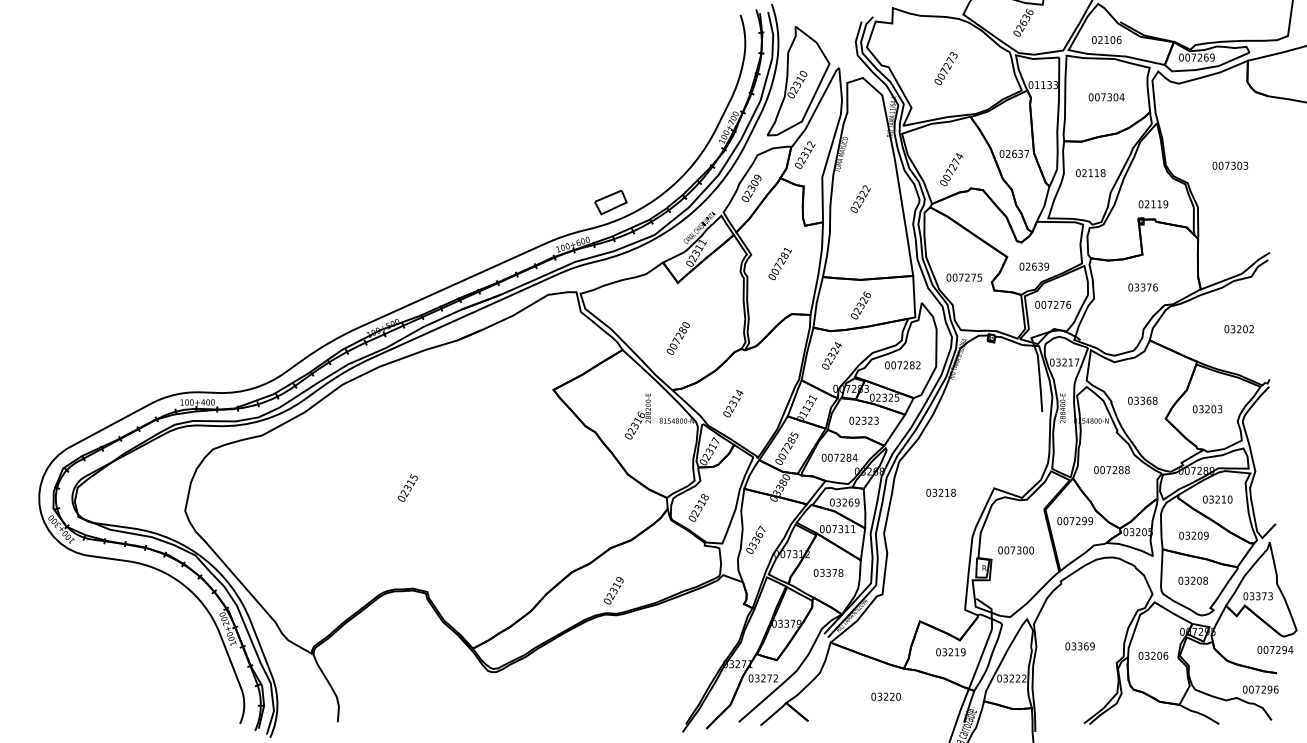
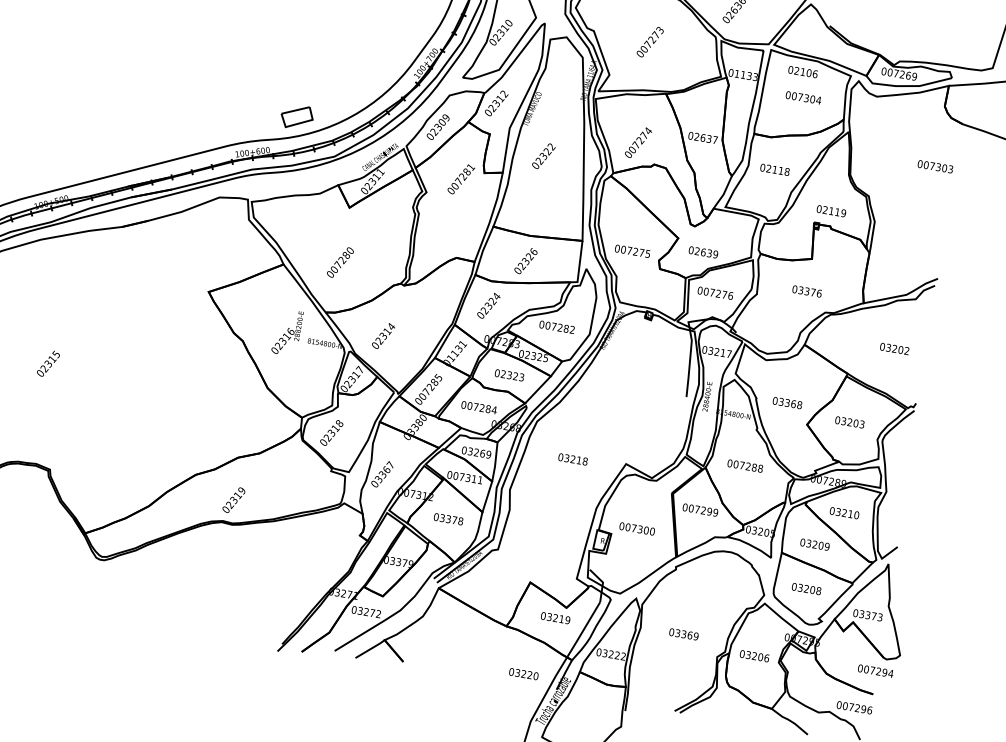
text: (1106, 39) -> (802, 71), moved
text: (1230, 165) -> (935, 166), moved
text: (779, 263) -> (460, 178), moved
text: (885, 696) -> (523, 673), moved

